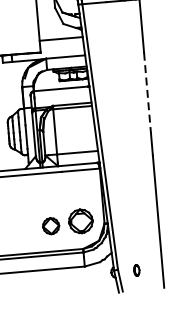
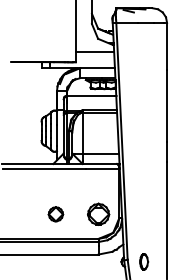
line: (148, 93) -> (167, 106), dashed -> solid
part: (50, 226) -> (55, 214), moved
part: (137, 269) -> (144, 261), size x1.67

